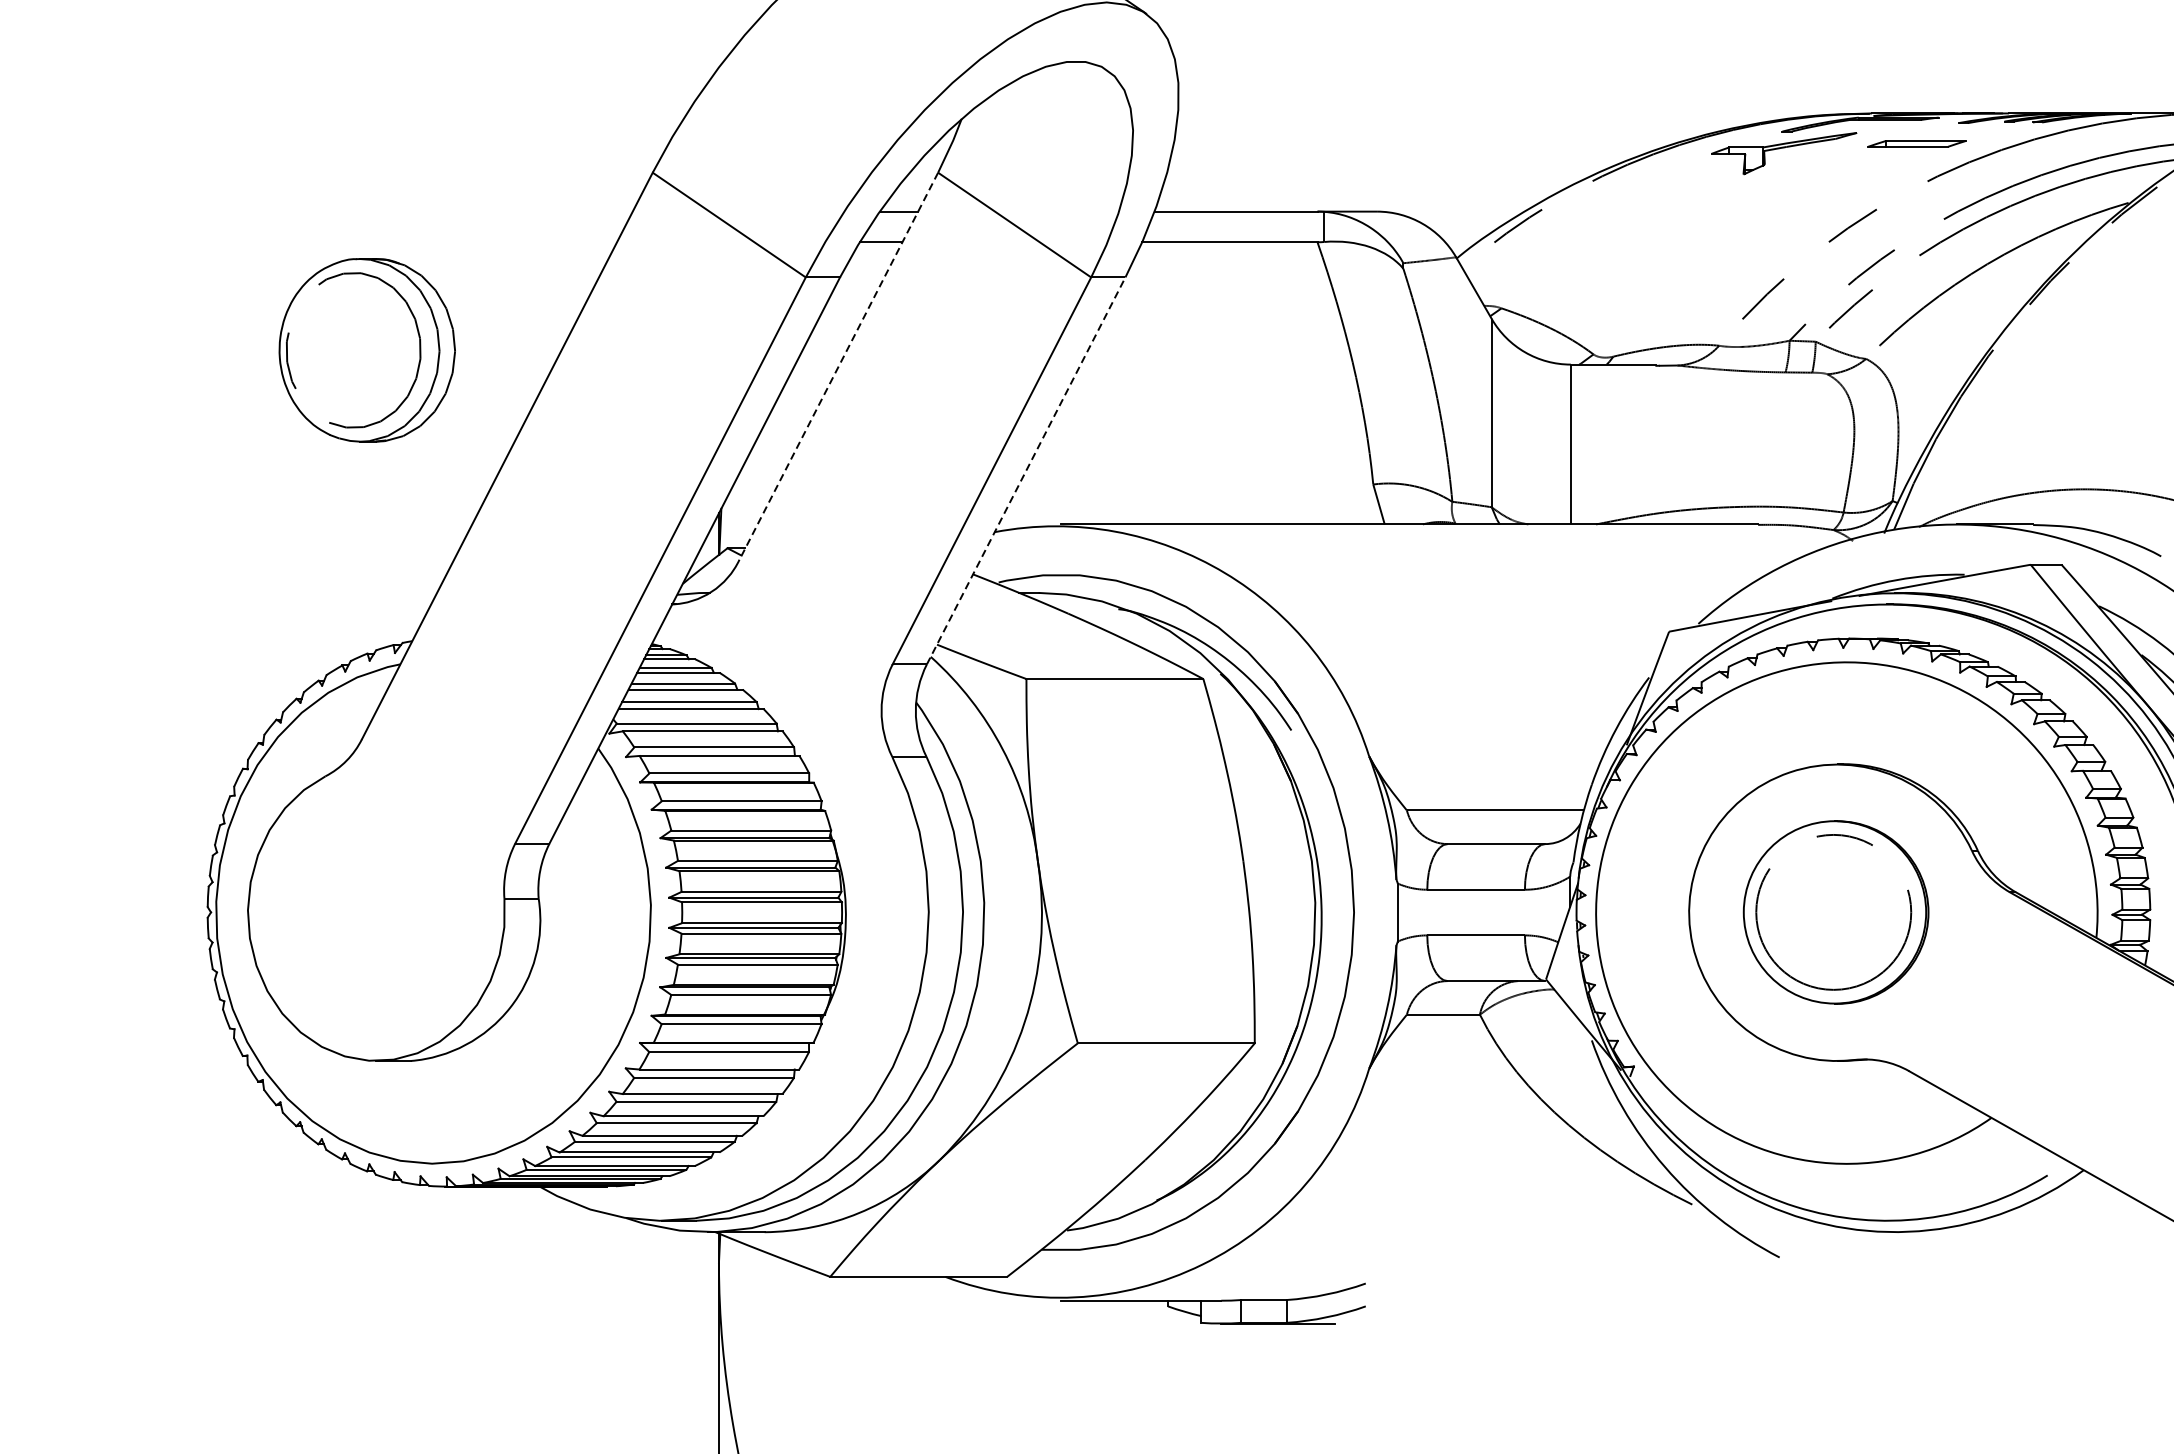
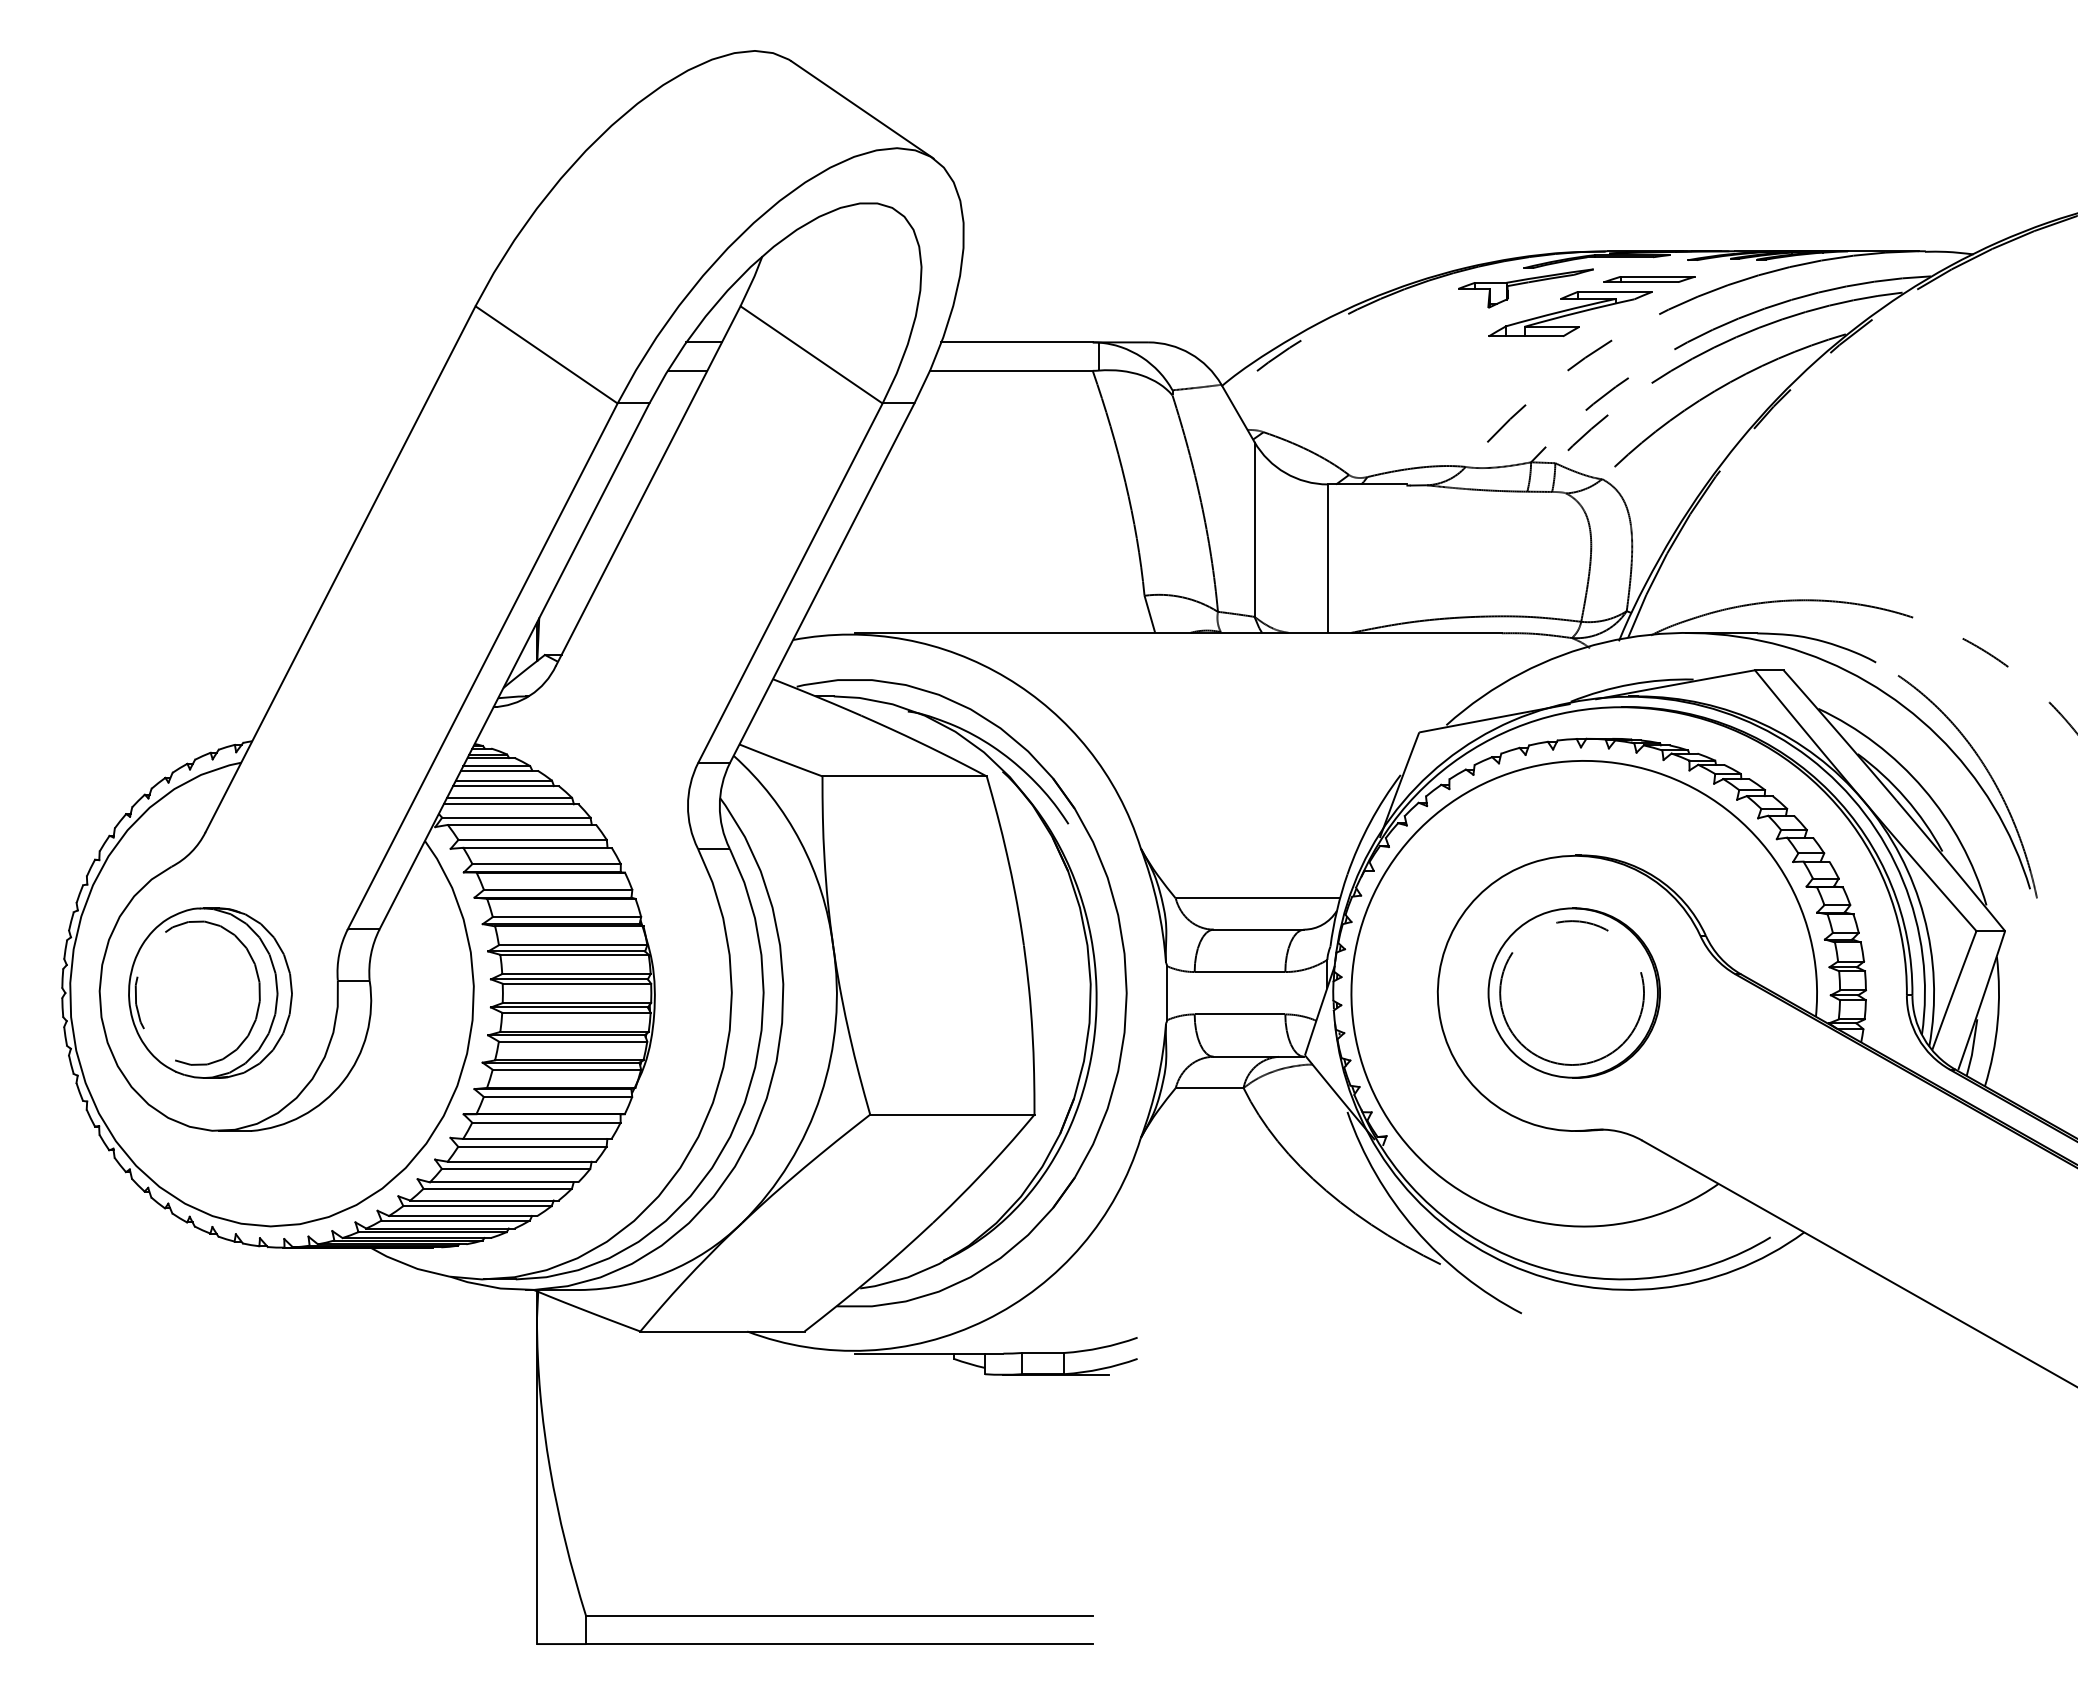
part: (1832, 180) -> (1570, 313), added
part: (367, 349) -> (210, 992), moved
line: (839, 365) -> (648, 485), dashed -> solid
line: (1026, 471) -> (822, 583), dashed -> solid

